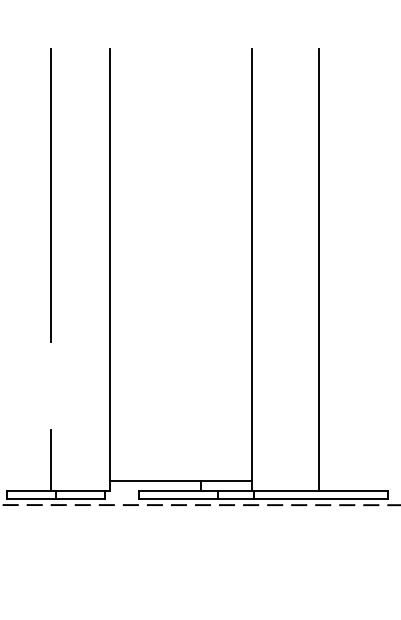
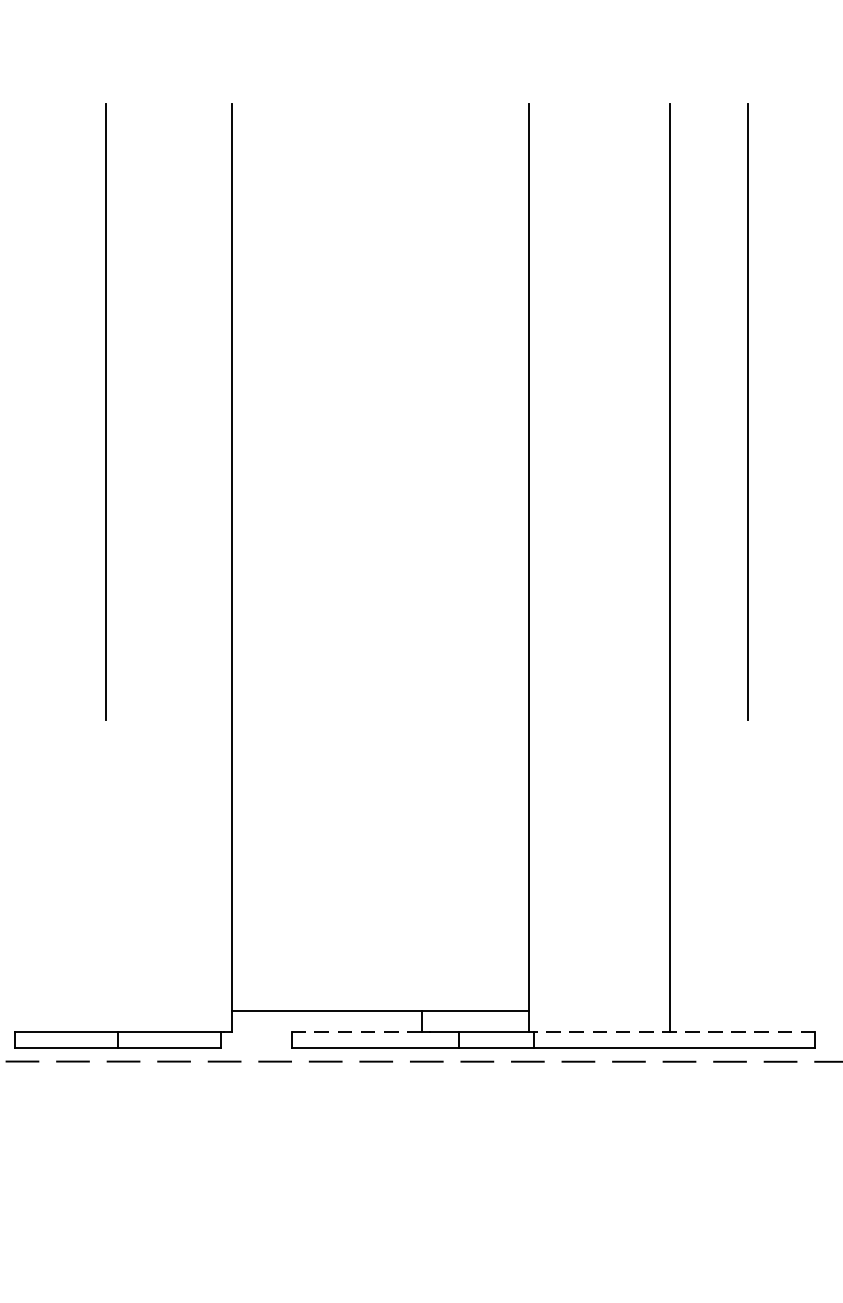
line: (355, 195) -> (747, 410), added
line: (50, 460) -> (106, 967), removed
line: (169, 491) -> (356, 1033), solid -> dashed
line: (320, 491) -> (673, 1033), solid -> dashed

